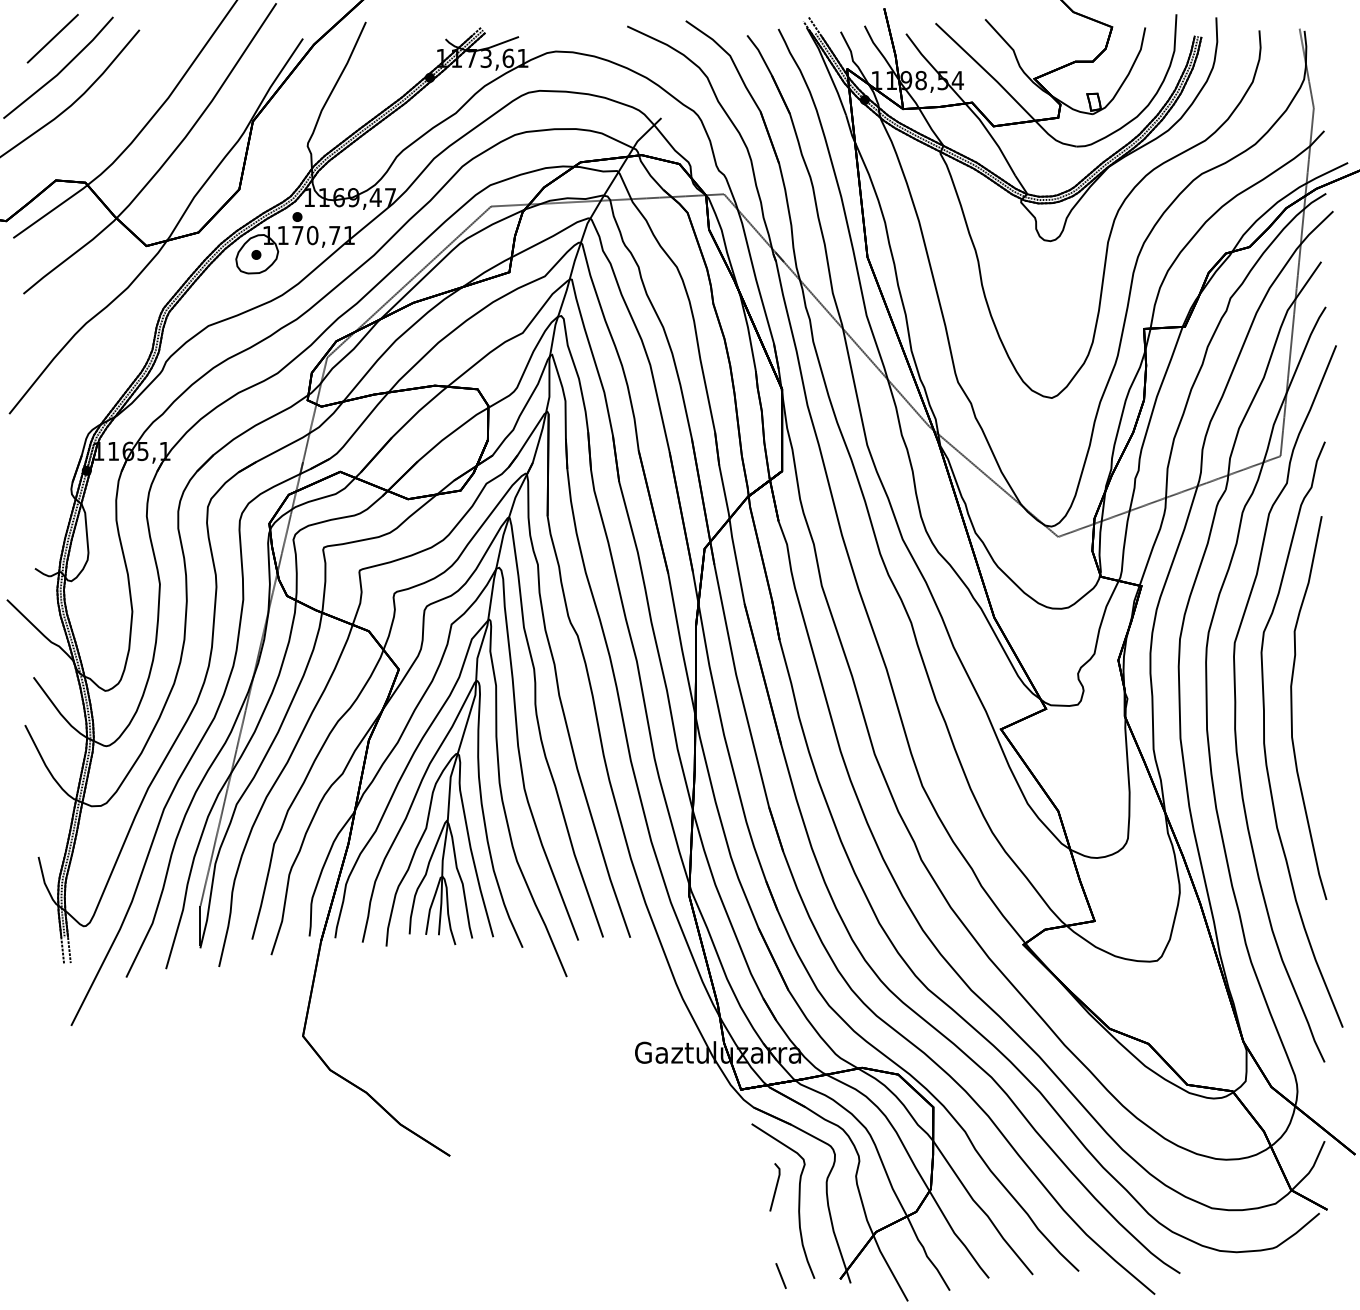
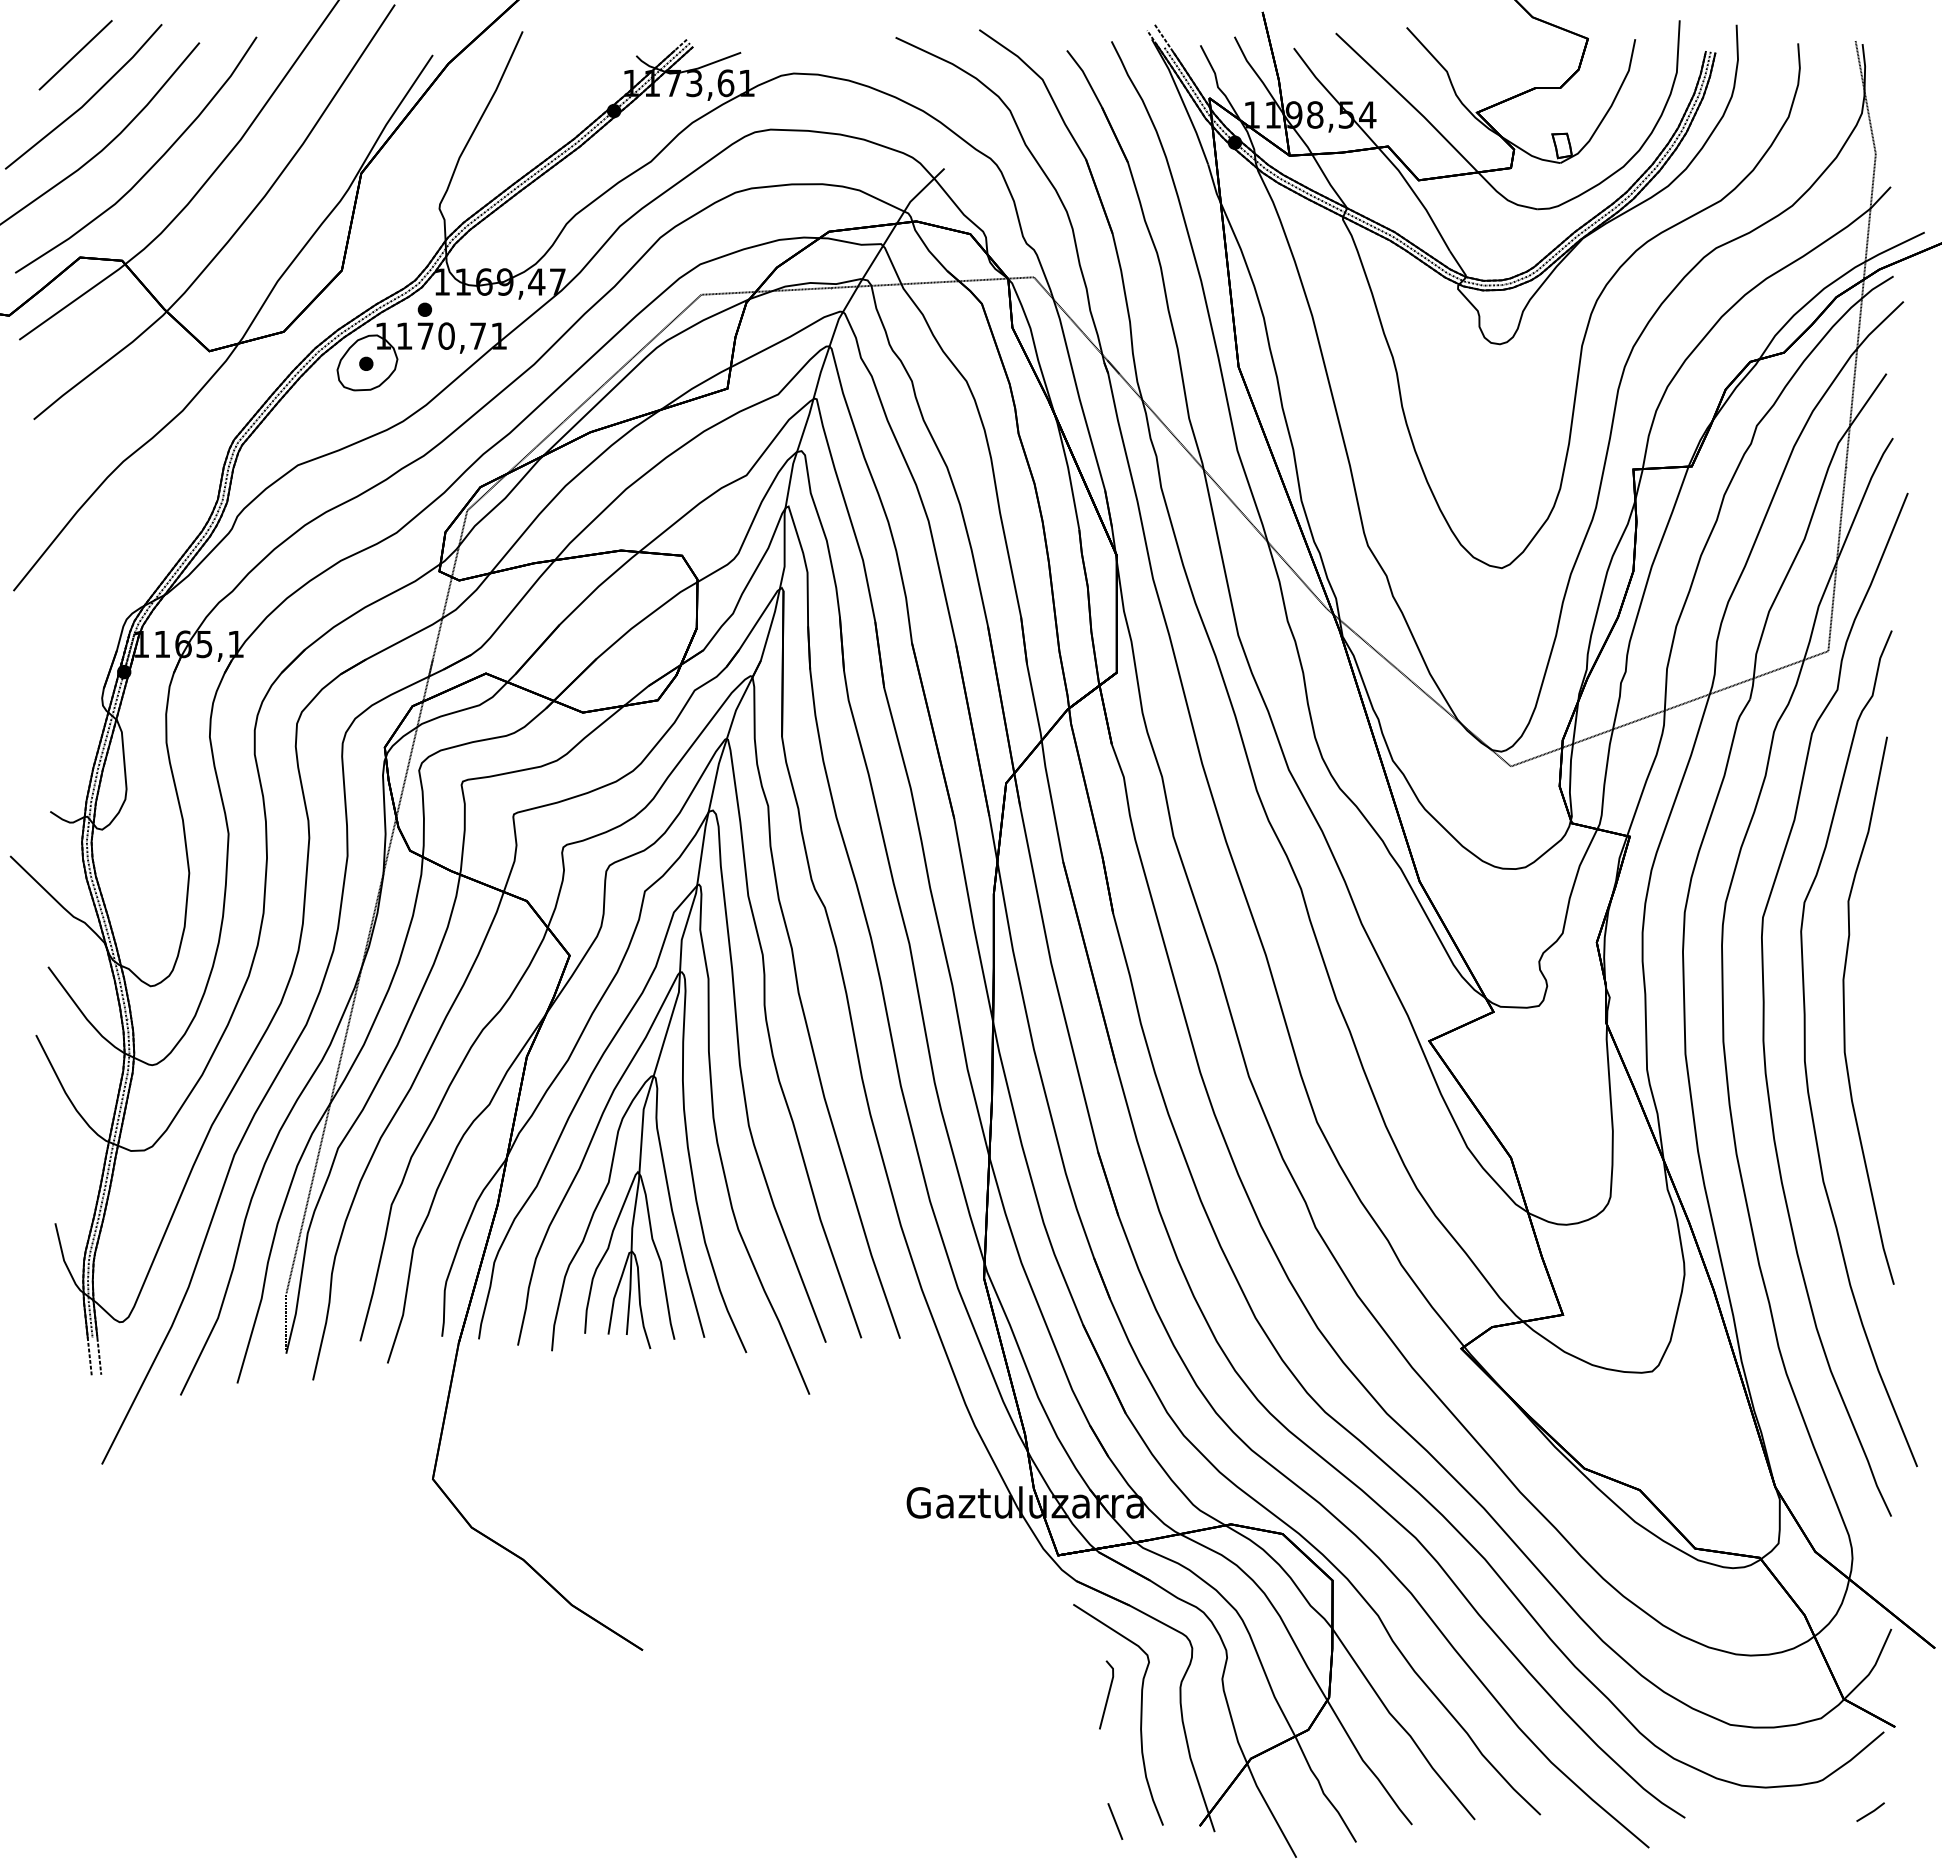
curve: (105, 117) -> (150, 167), added
line: (1310, 1268) -> (1870, 1811), added

